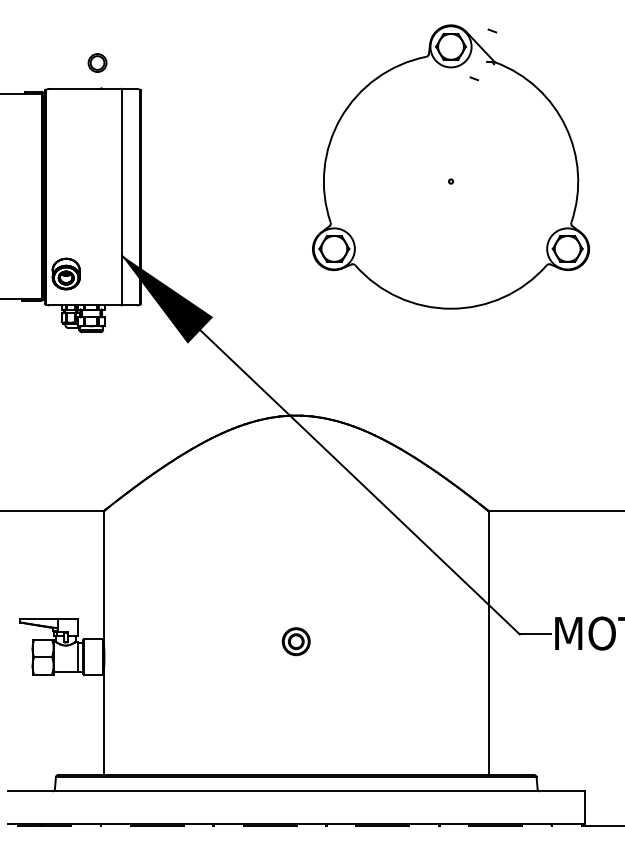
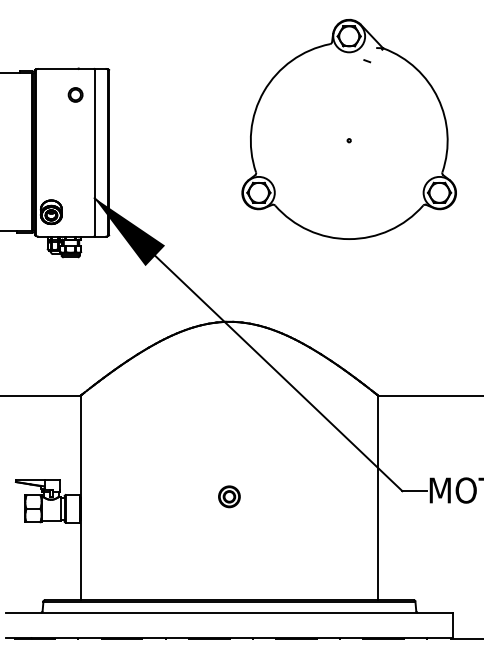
line: (492, 31) -> (381, 24), removed
part: (97, 62) -> (75, 94), moved

